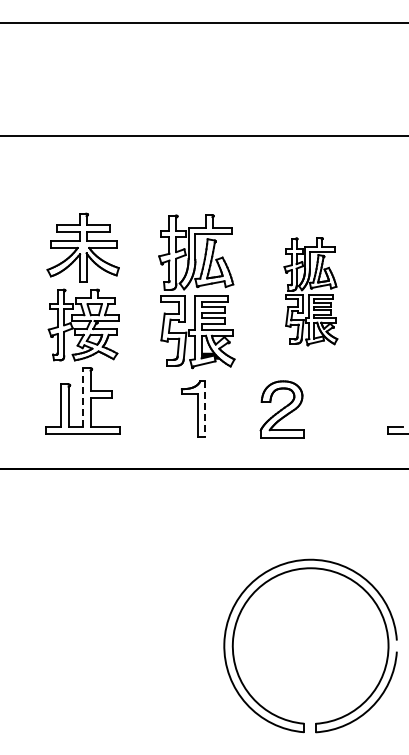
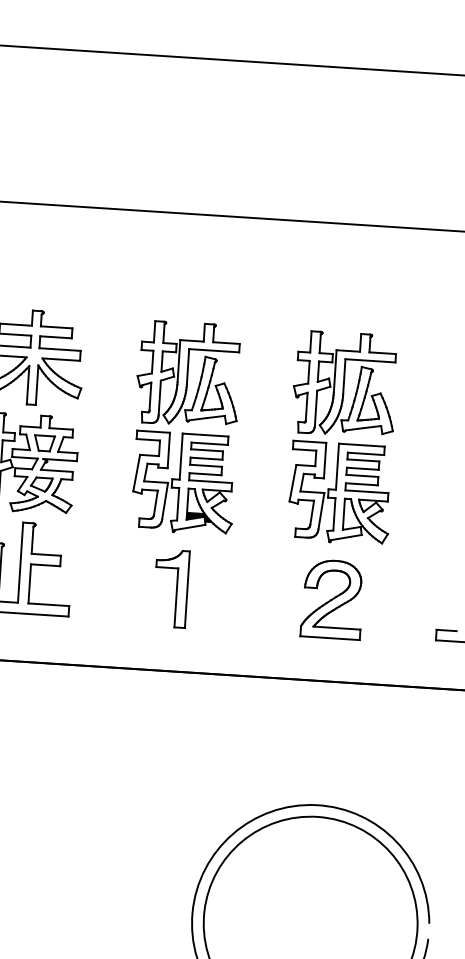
part: (310, 291) -> (341, 437), size x1.43
line: (82, 397) -> (19, 562), dashed -> solid
line: (205, 409) -> (187, 590), dashed -> solid
part: (281, 409) -> (331, 599), moved

